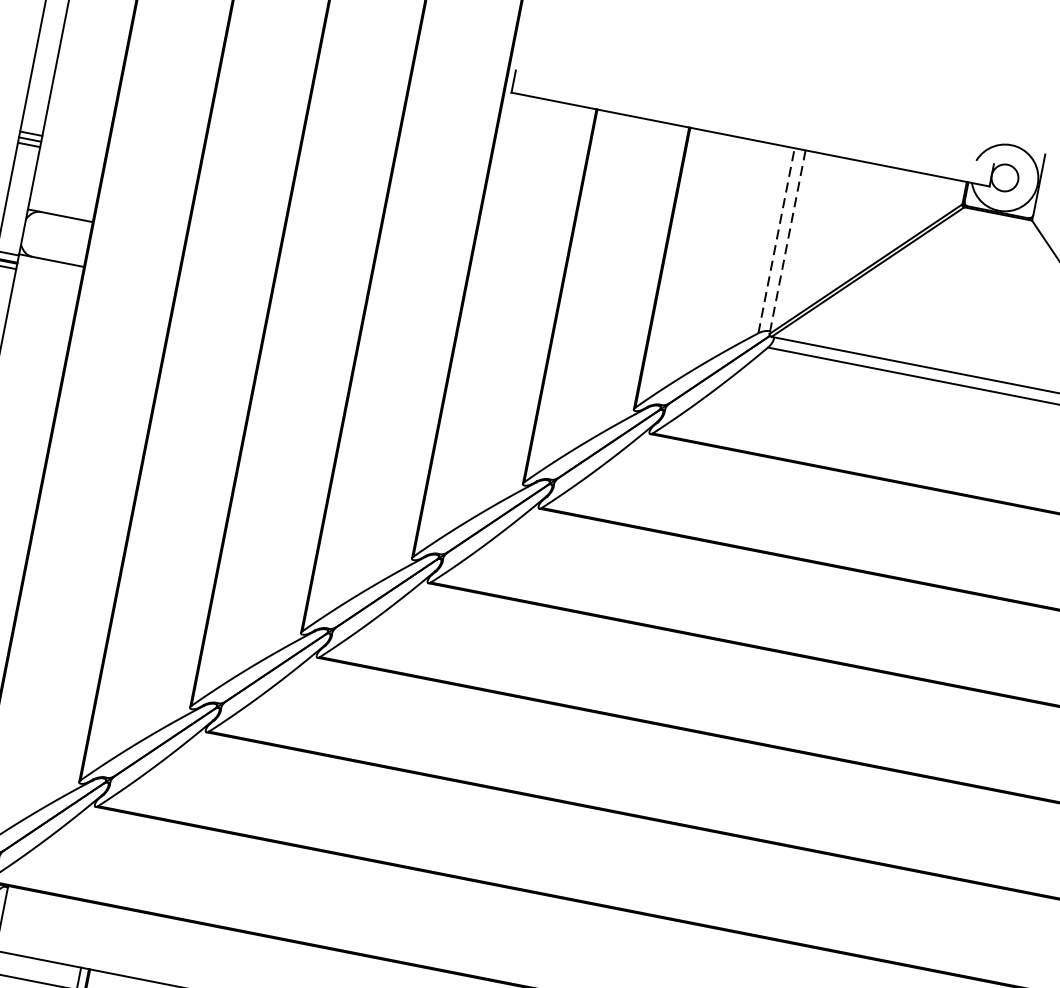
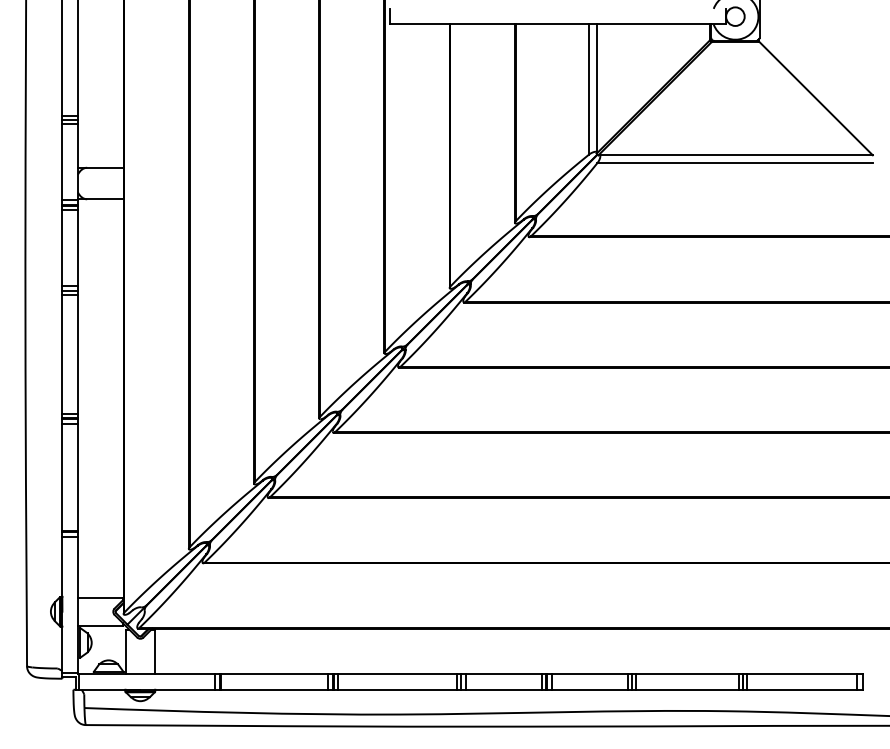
line: (777, 240) -> (589, 89), dashed -> solid
line: (787, 242) -> (596, 89), dashed -> solid

